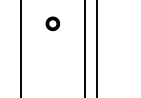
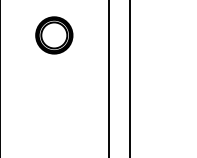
part: (52, 23) -> (53, 35), size x1.67

